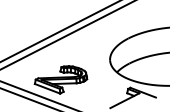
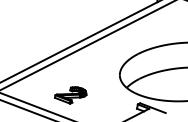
part: (60, 80) -> (70, 95), size x0.6

